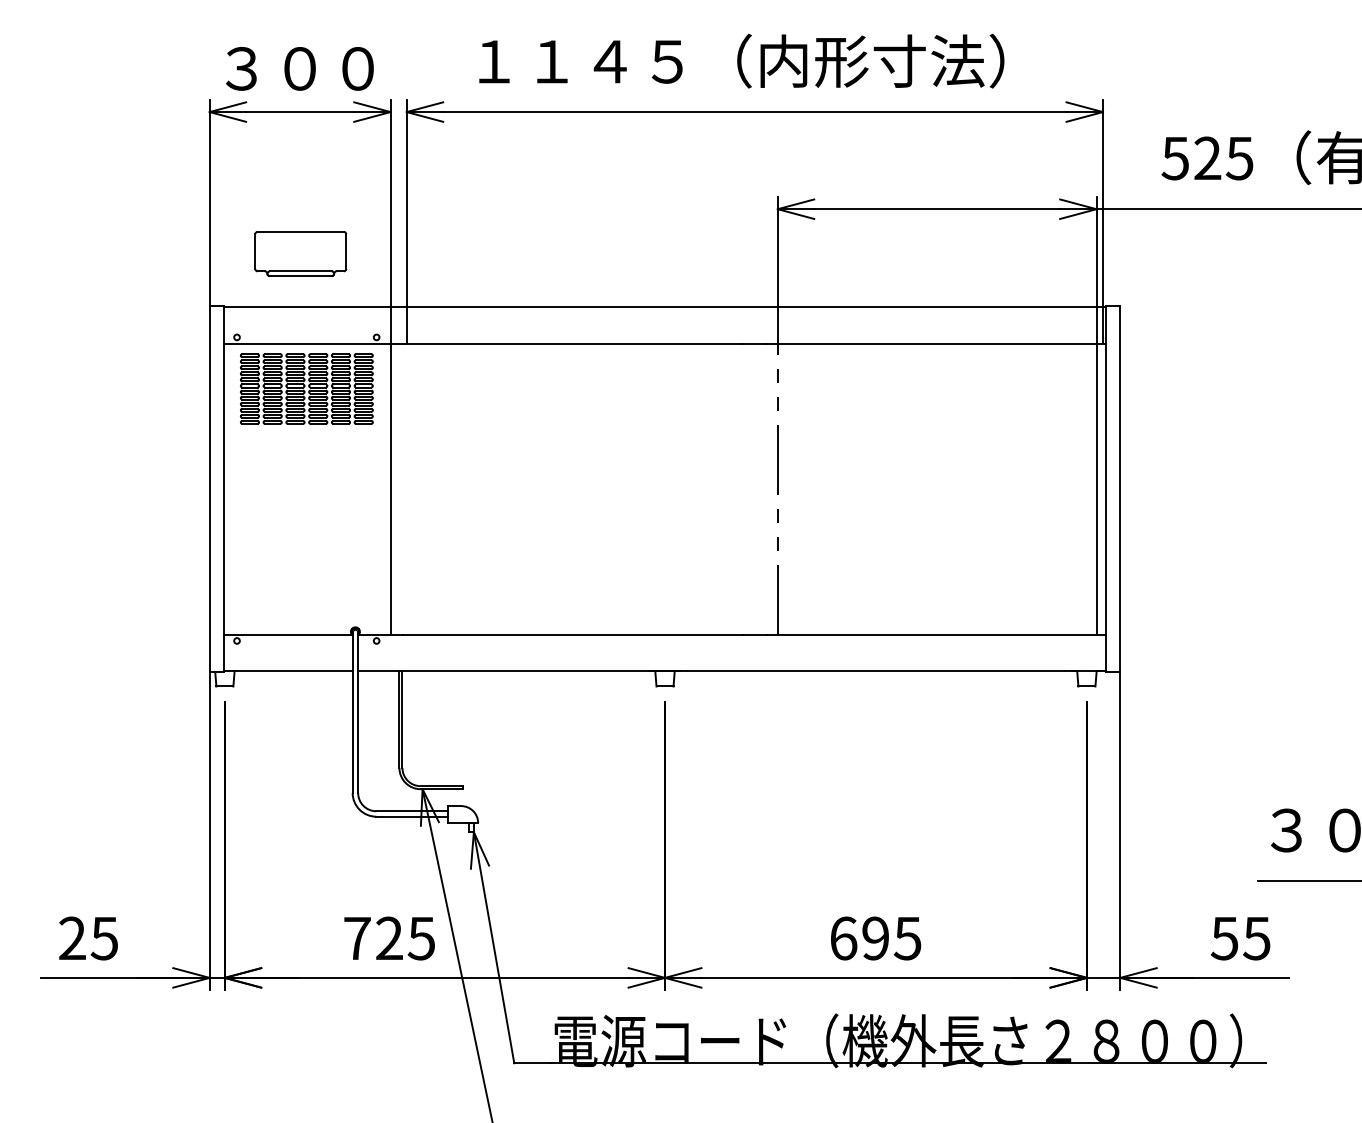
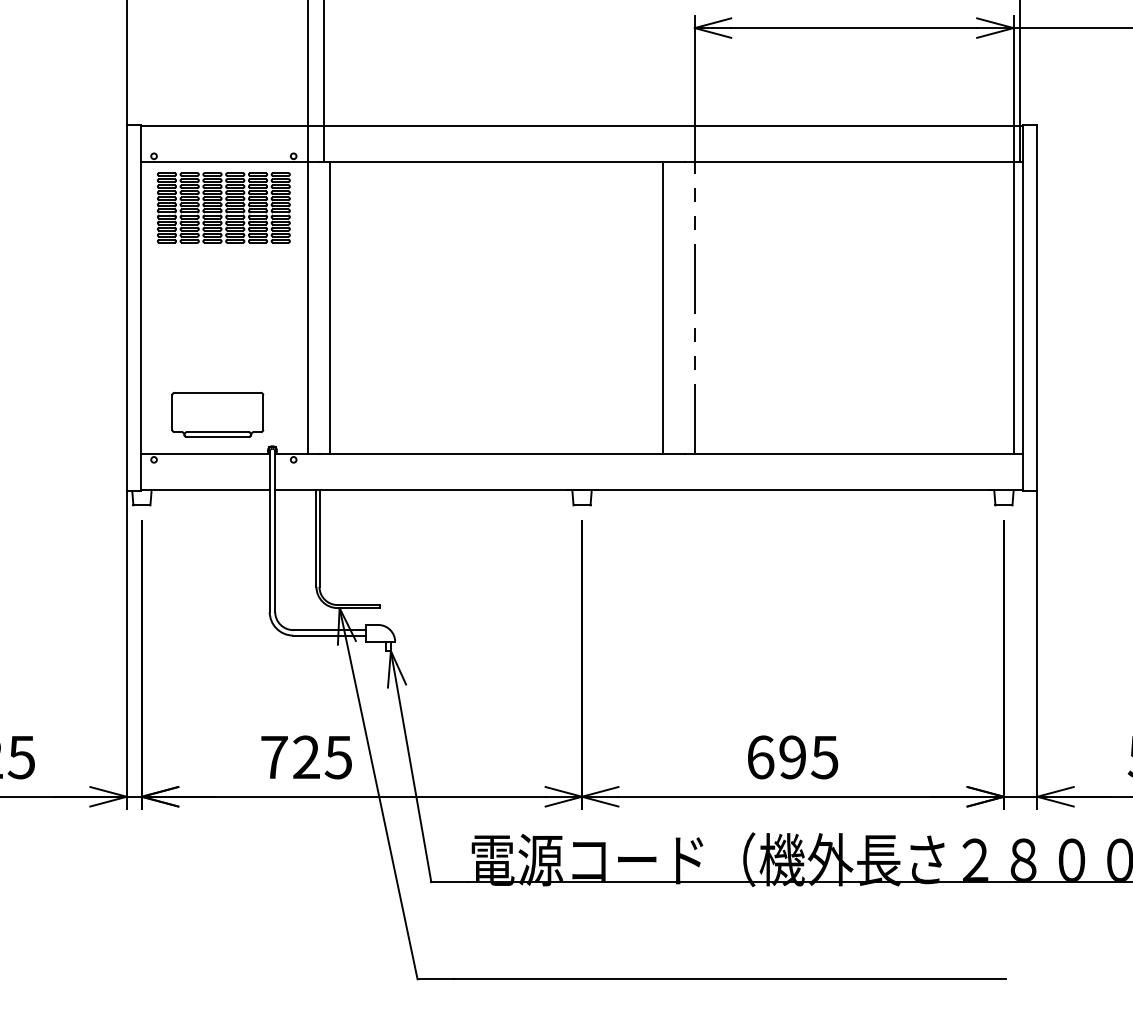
part: (300, 254) -> (217, 415), moved
line: (413, 488) -> (330, 307), added
line: (745, 488) -> (662, 307), added

